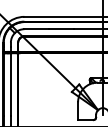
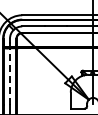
line: (11, 84) -> (10, 76), solid -> dashed

